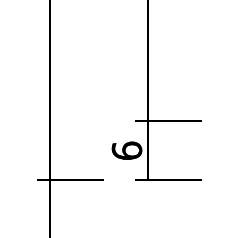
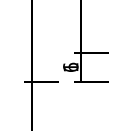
text: (126, 149) -> (70, 66), 6 -> 1

